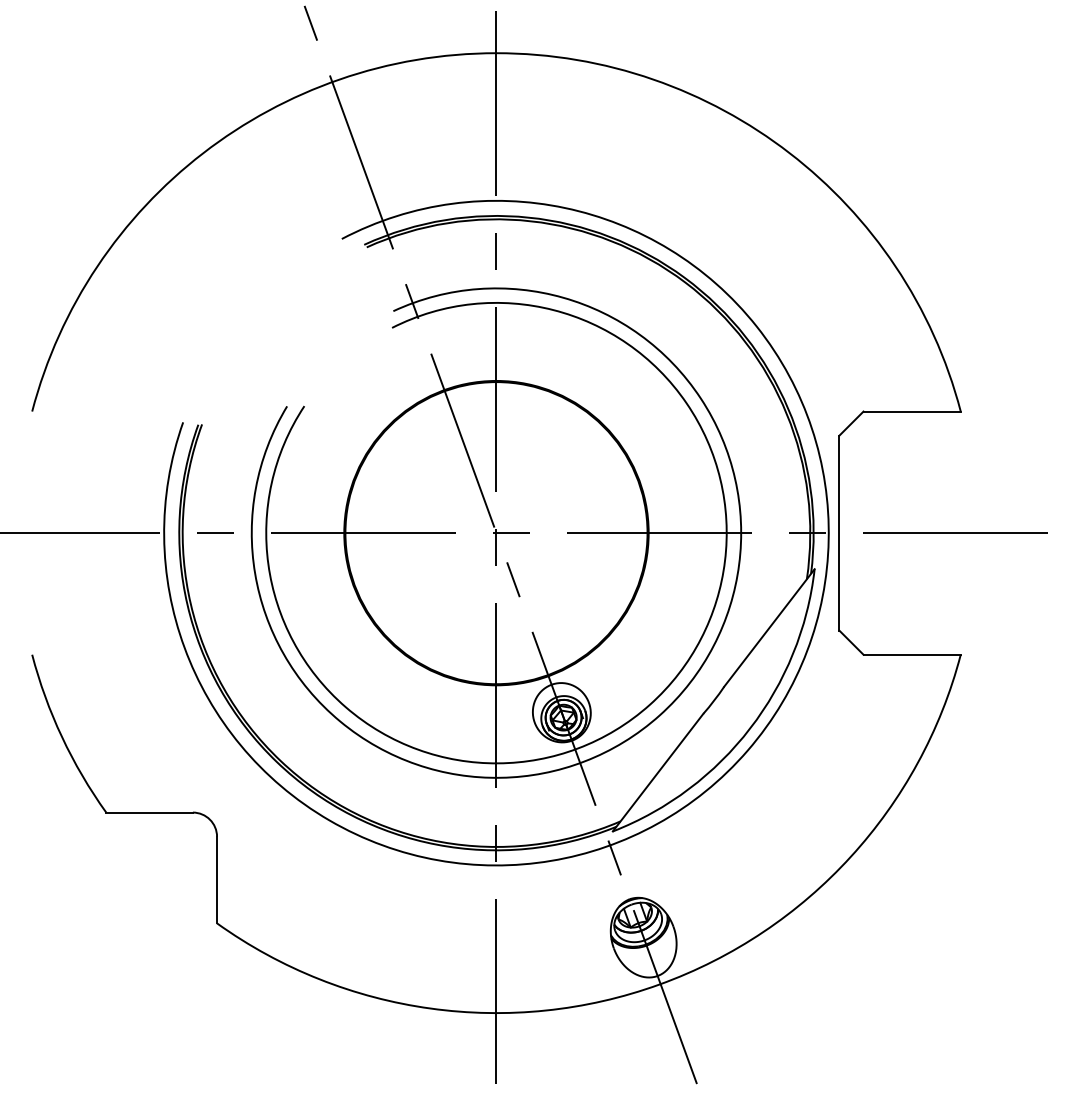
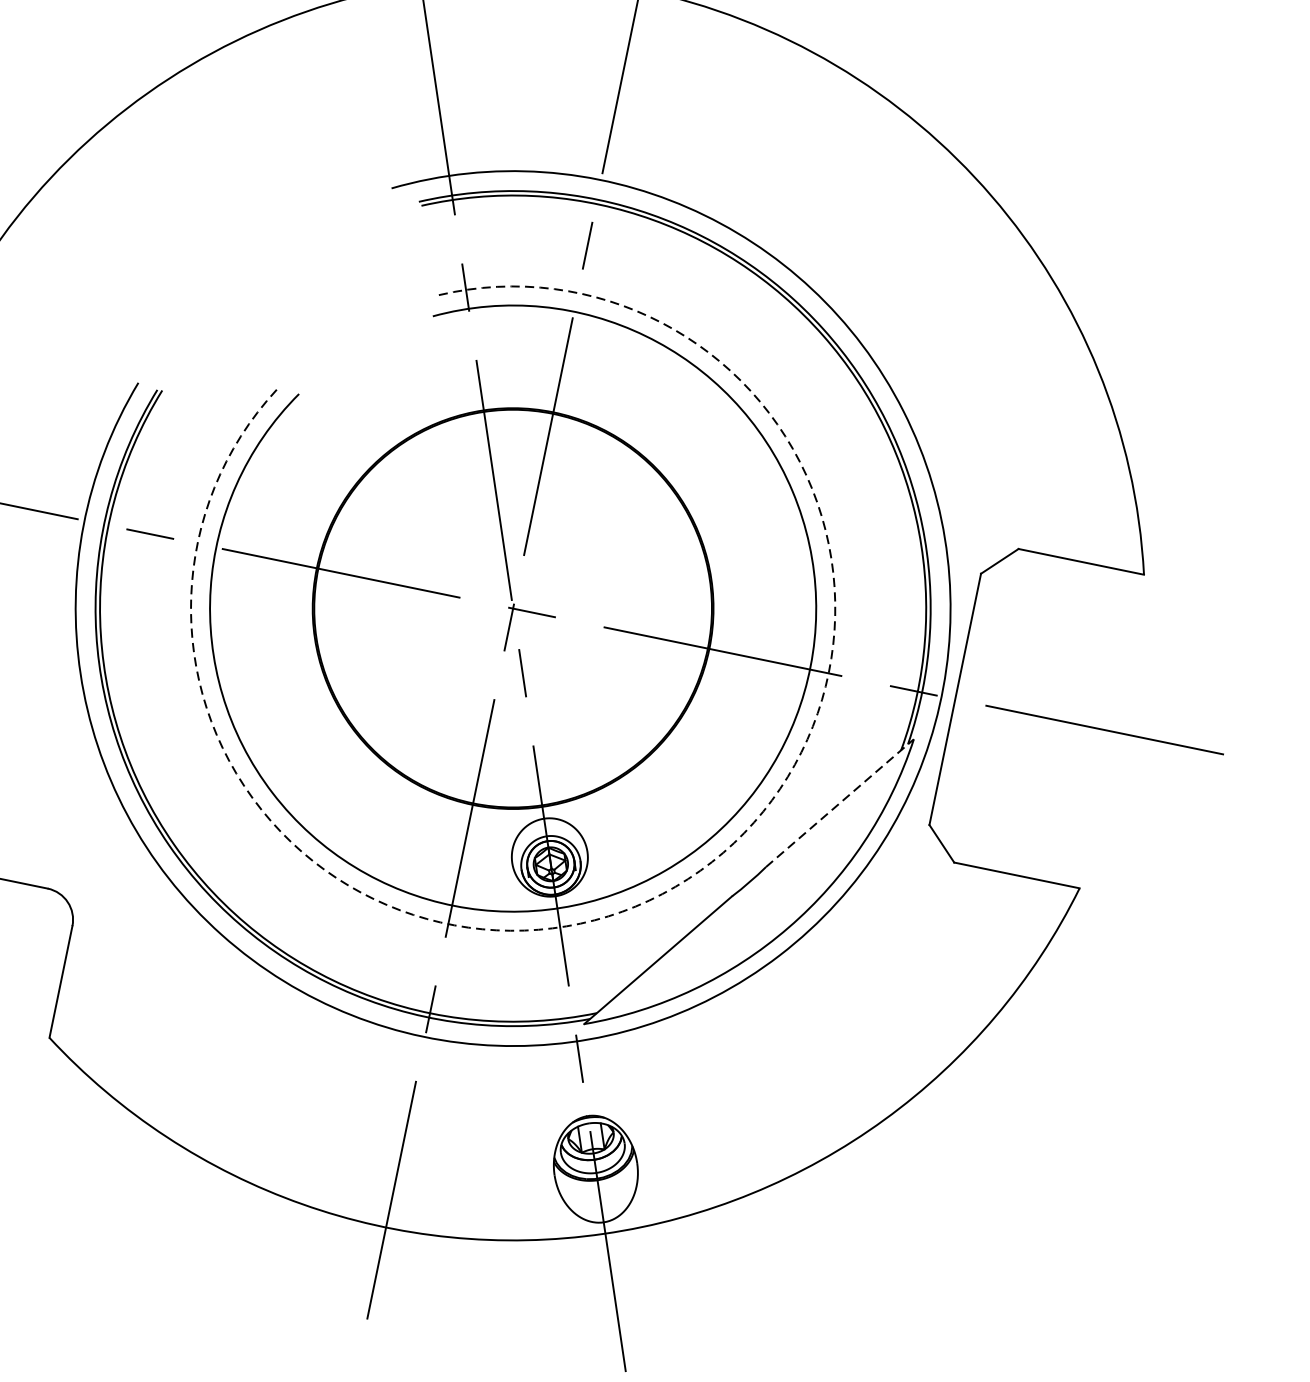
line: (769, 627) -> (840, 802), solid -> dashed
arc: (659, 715) -> (675, 886), solid -> dashed

